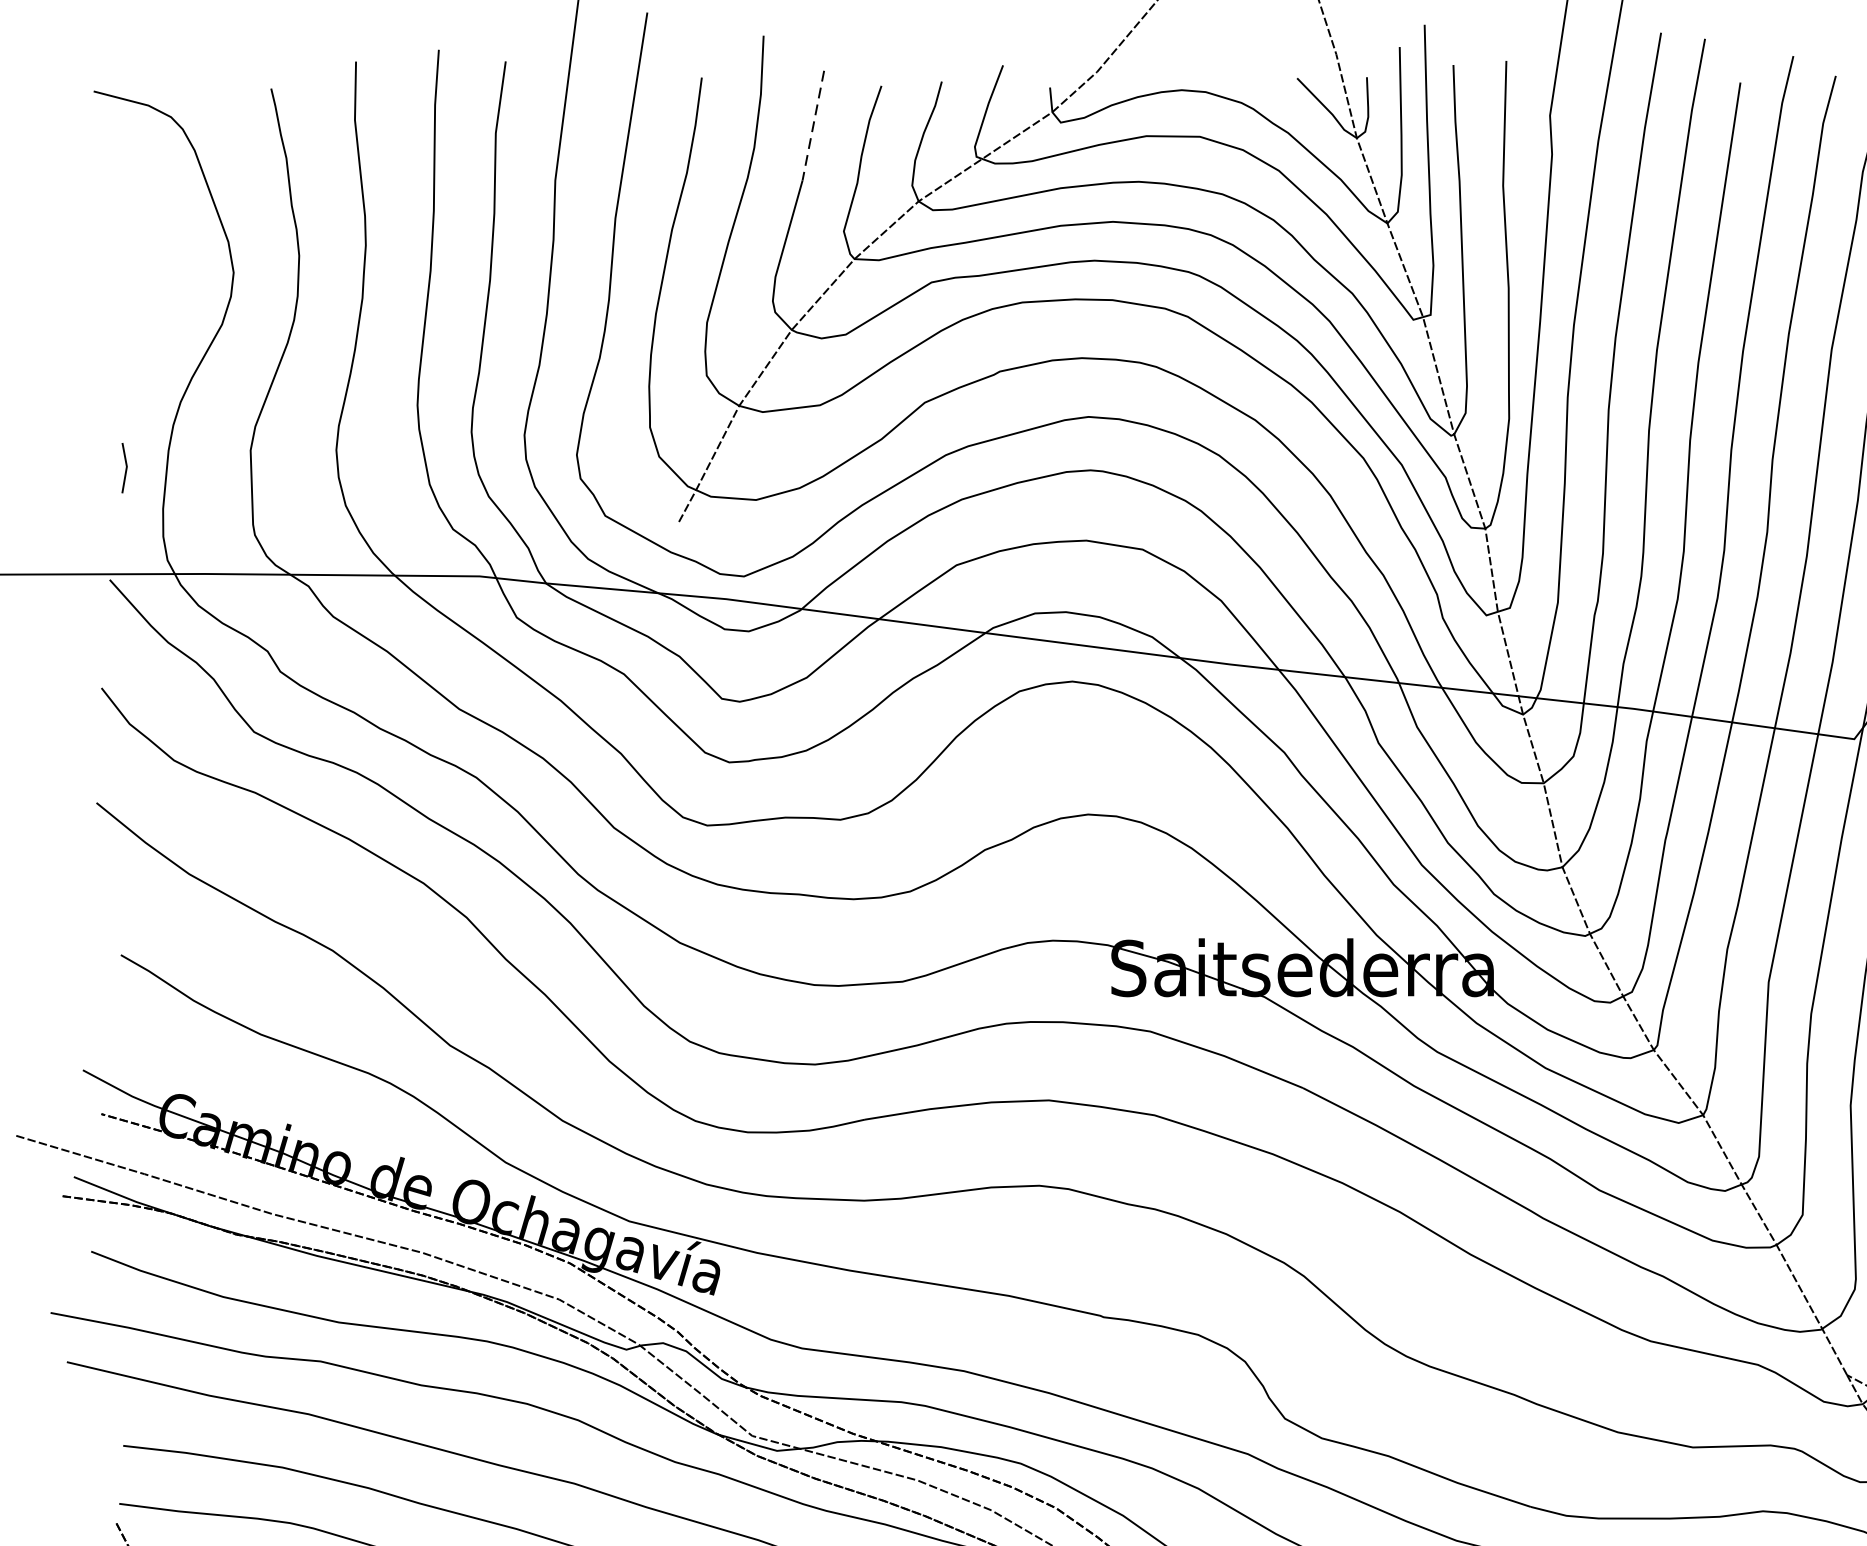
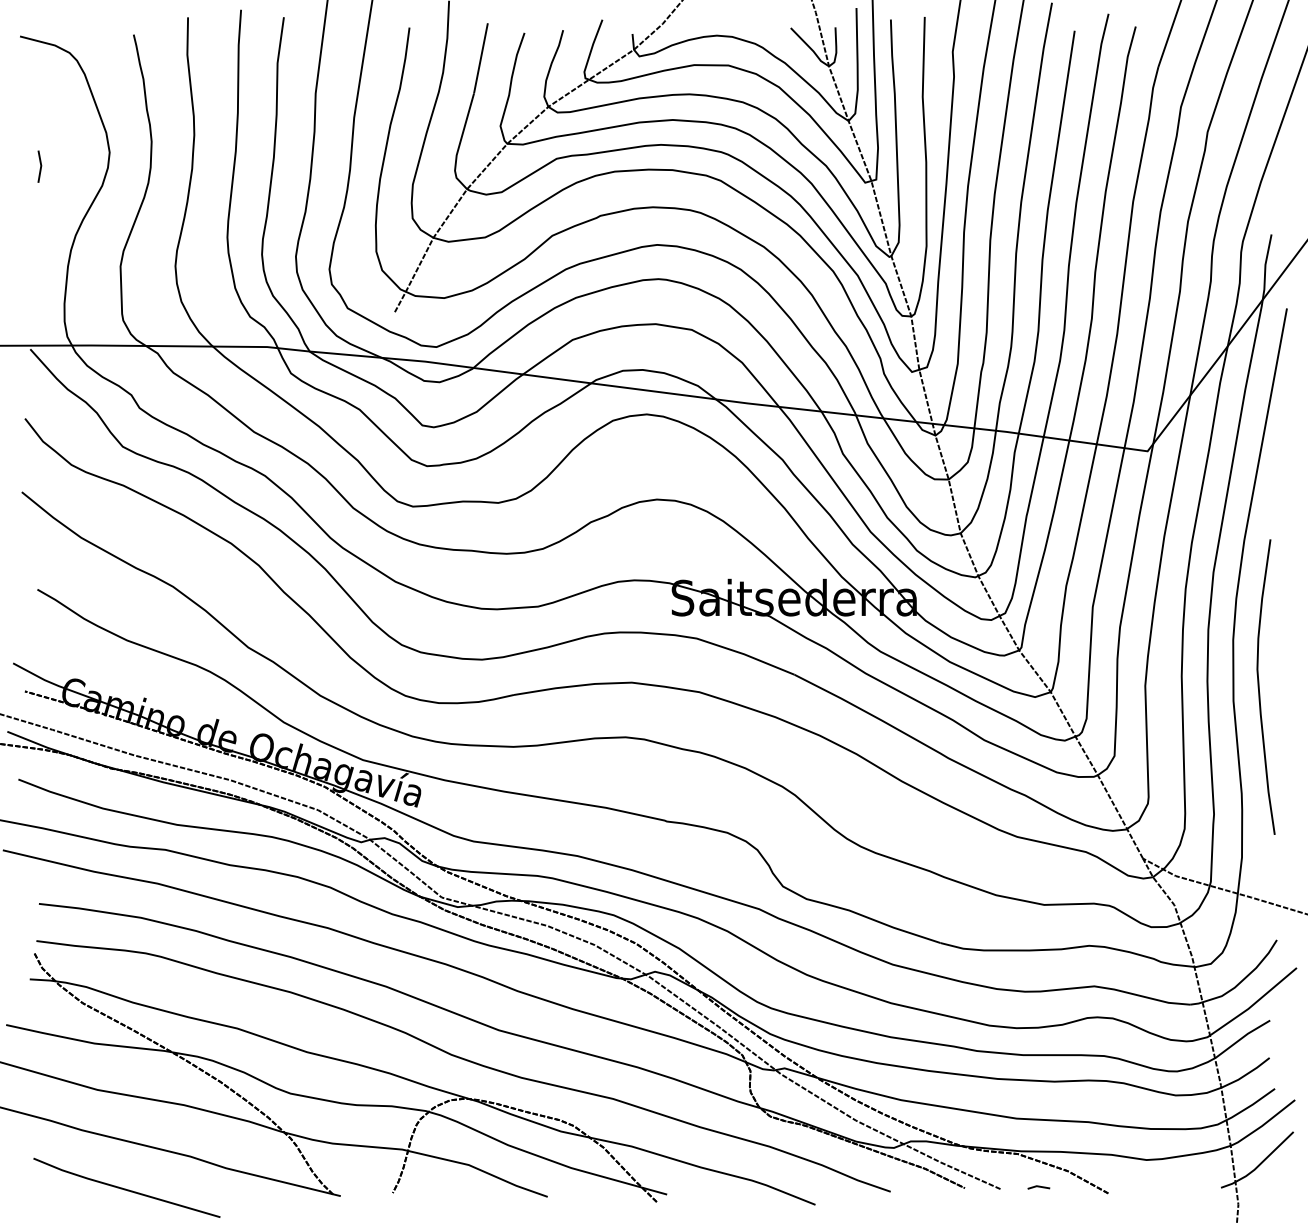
line: (812, 125) -> (480, 58), dashed -> solid
line: (125, 467) -> (40, 166), moved

